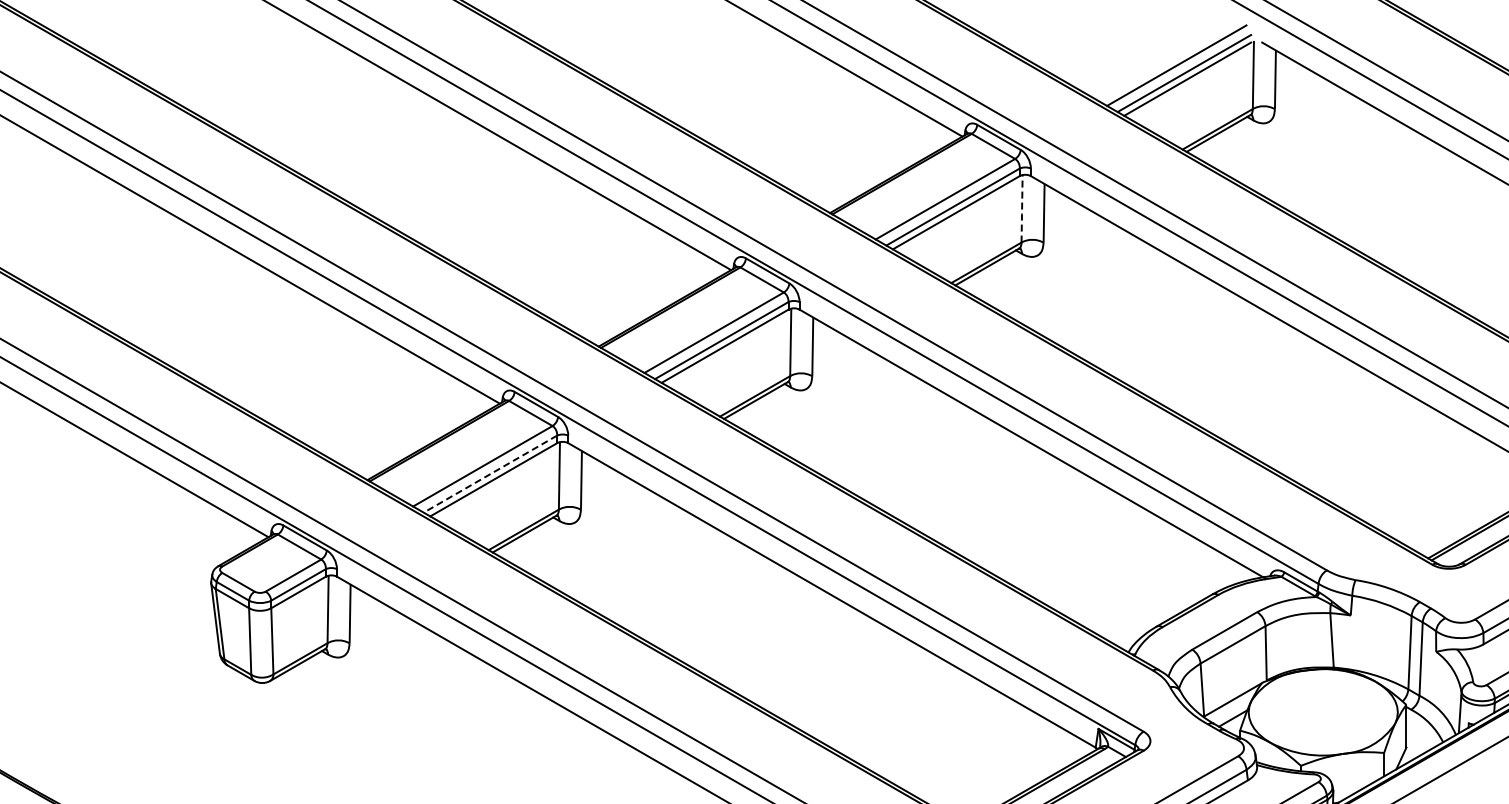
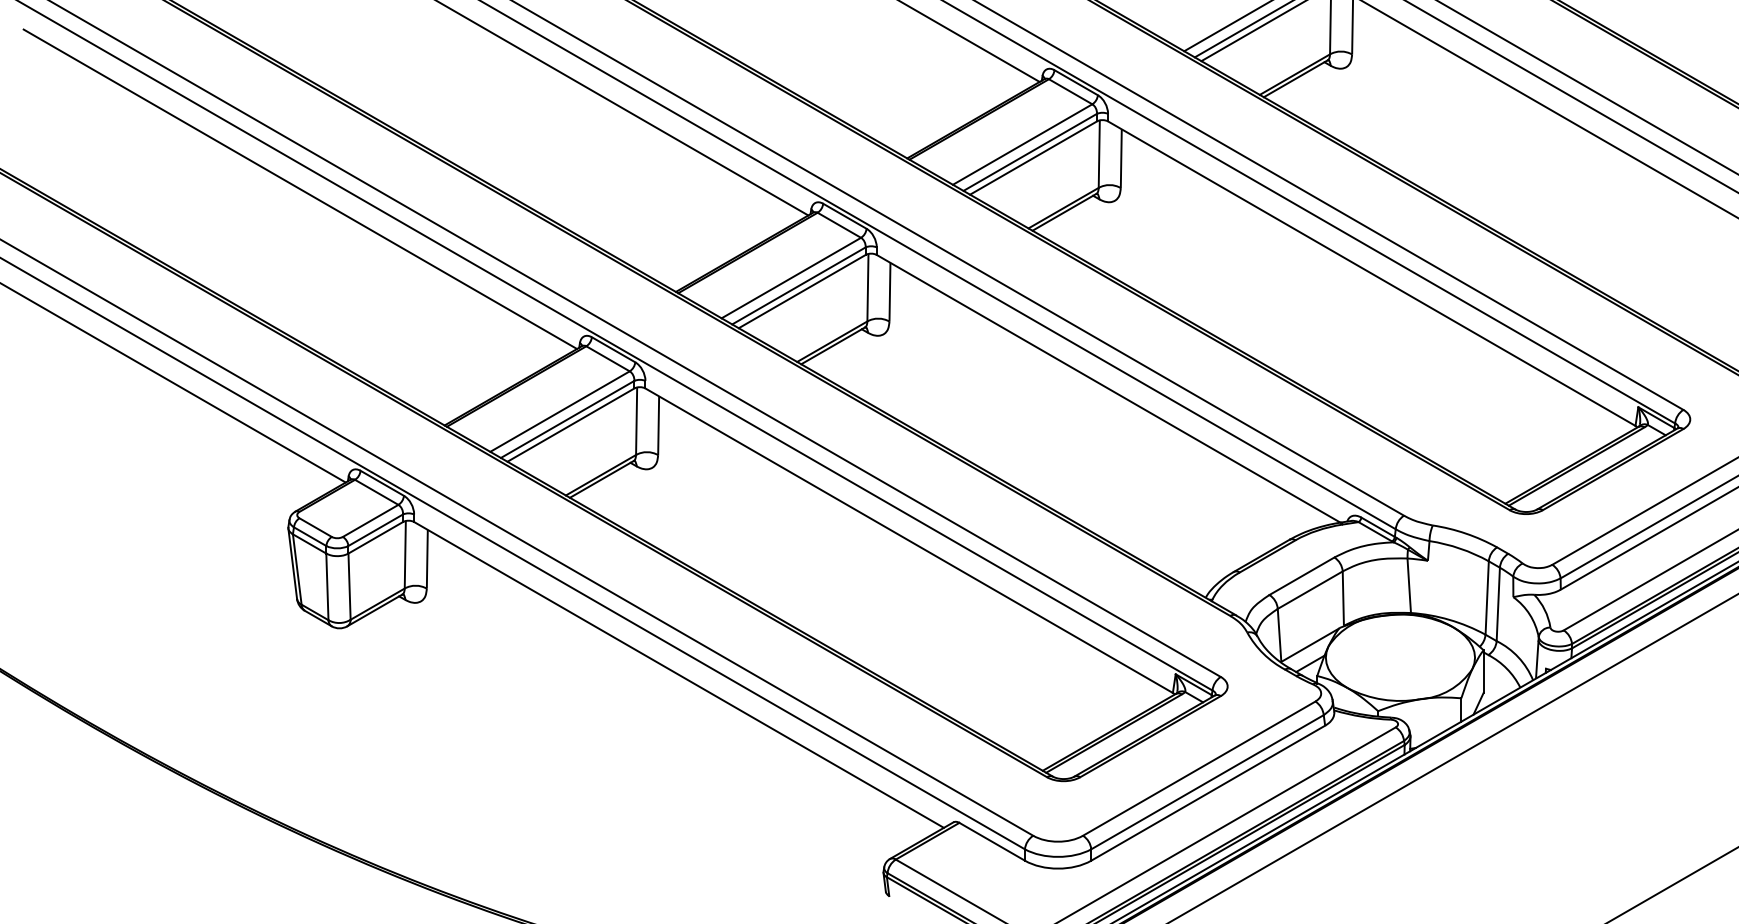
line: (1022, 209) -> (1099, 154), dashed -> solid
line: (490, 474) -> (567, 419), dashed -> solid

